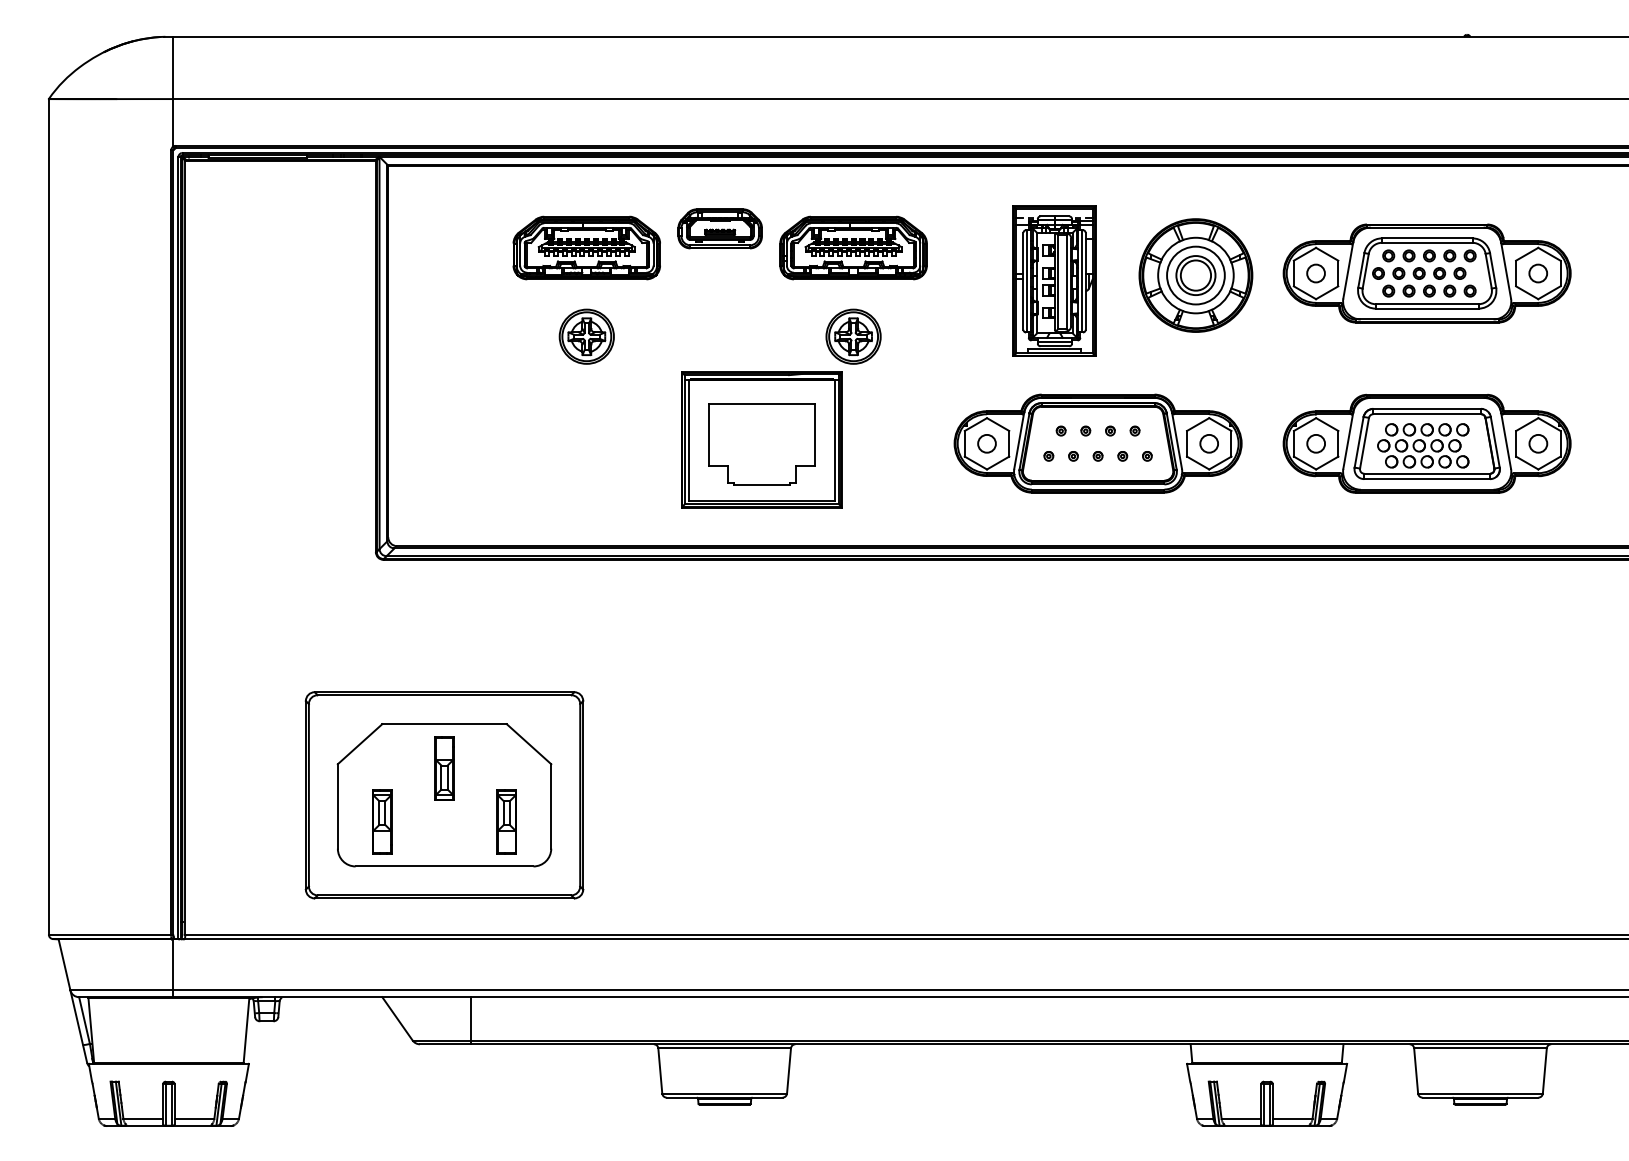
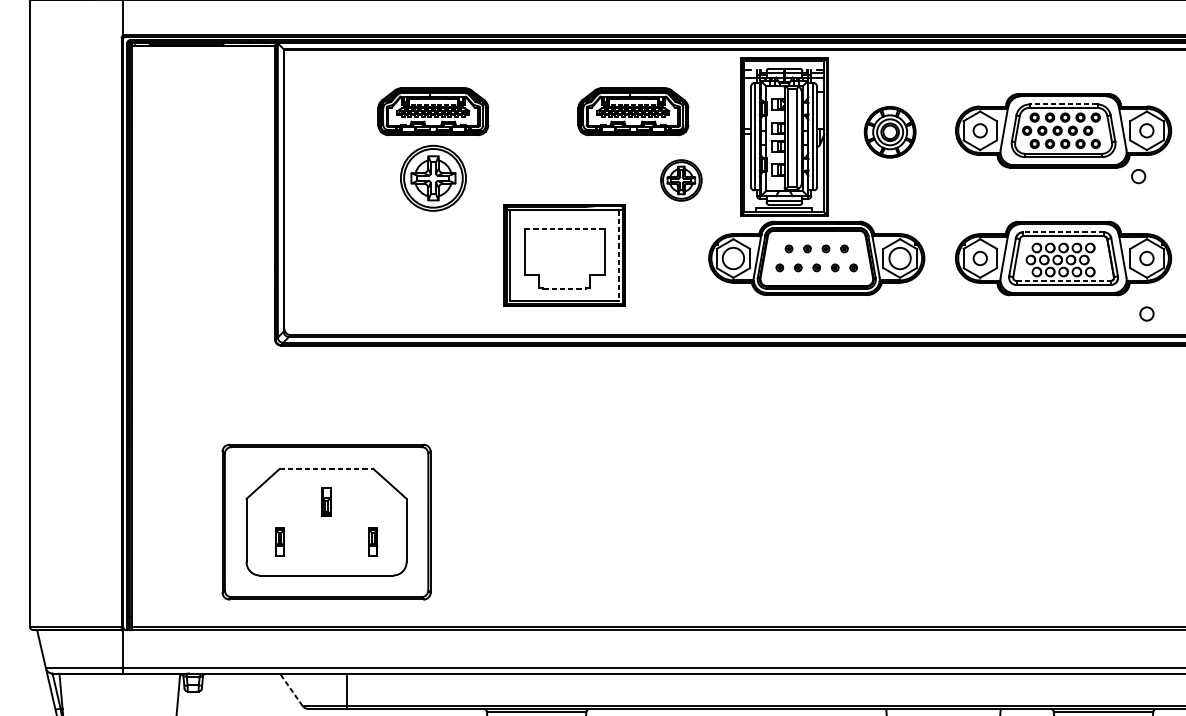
part: (719, 228) -> (532, 97), removed
line: (1426, 238) -> (1063, 104), solid -> dashed
part: (1195, 275) -> (889, 132), size x0.6
part: (1054, 280) -> (784, 136), size x1.4
circle: (1527, 334) -> (1138, 176), added
part: (586, 336) -> (433, 178), size x1.6
part: (853, 336) -> (681, 180), moved
line: (761, 404) -> (564, 229), solid -> dashed
line: (1427, 408) -> (1063, 232), solid -> dashed
line: (834, 440) -> (619, 256), solid -> dashed
circle: (986, 443) -> (733, 258), size x1.6
circle: (1209, 443) -> (900, 258), size x1.6
line: (1427, 473) -> (1063, 280), solid -> dashed
line: (762, 485) -> (565, 289), solid -> dashed
circle: (1538, 517) -> (1147, 313), added
line: (445, 724) -> (327, 469), solid -> dashed
part: (444, 768) -> (326, 502), size x0.6
part: (382, 821) -> (280, 541), size x0.6
part: (506, 821) -> (373, 541), size x0.6
line: (397, 1018) -> (291, 689), solid -> dashed

